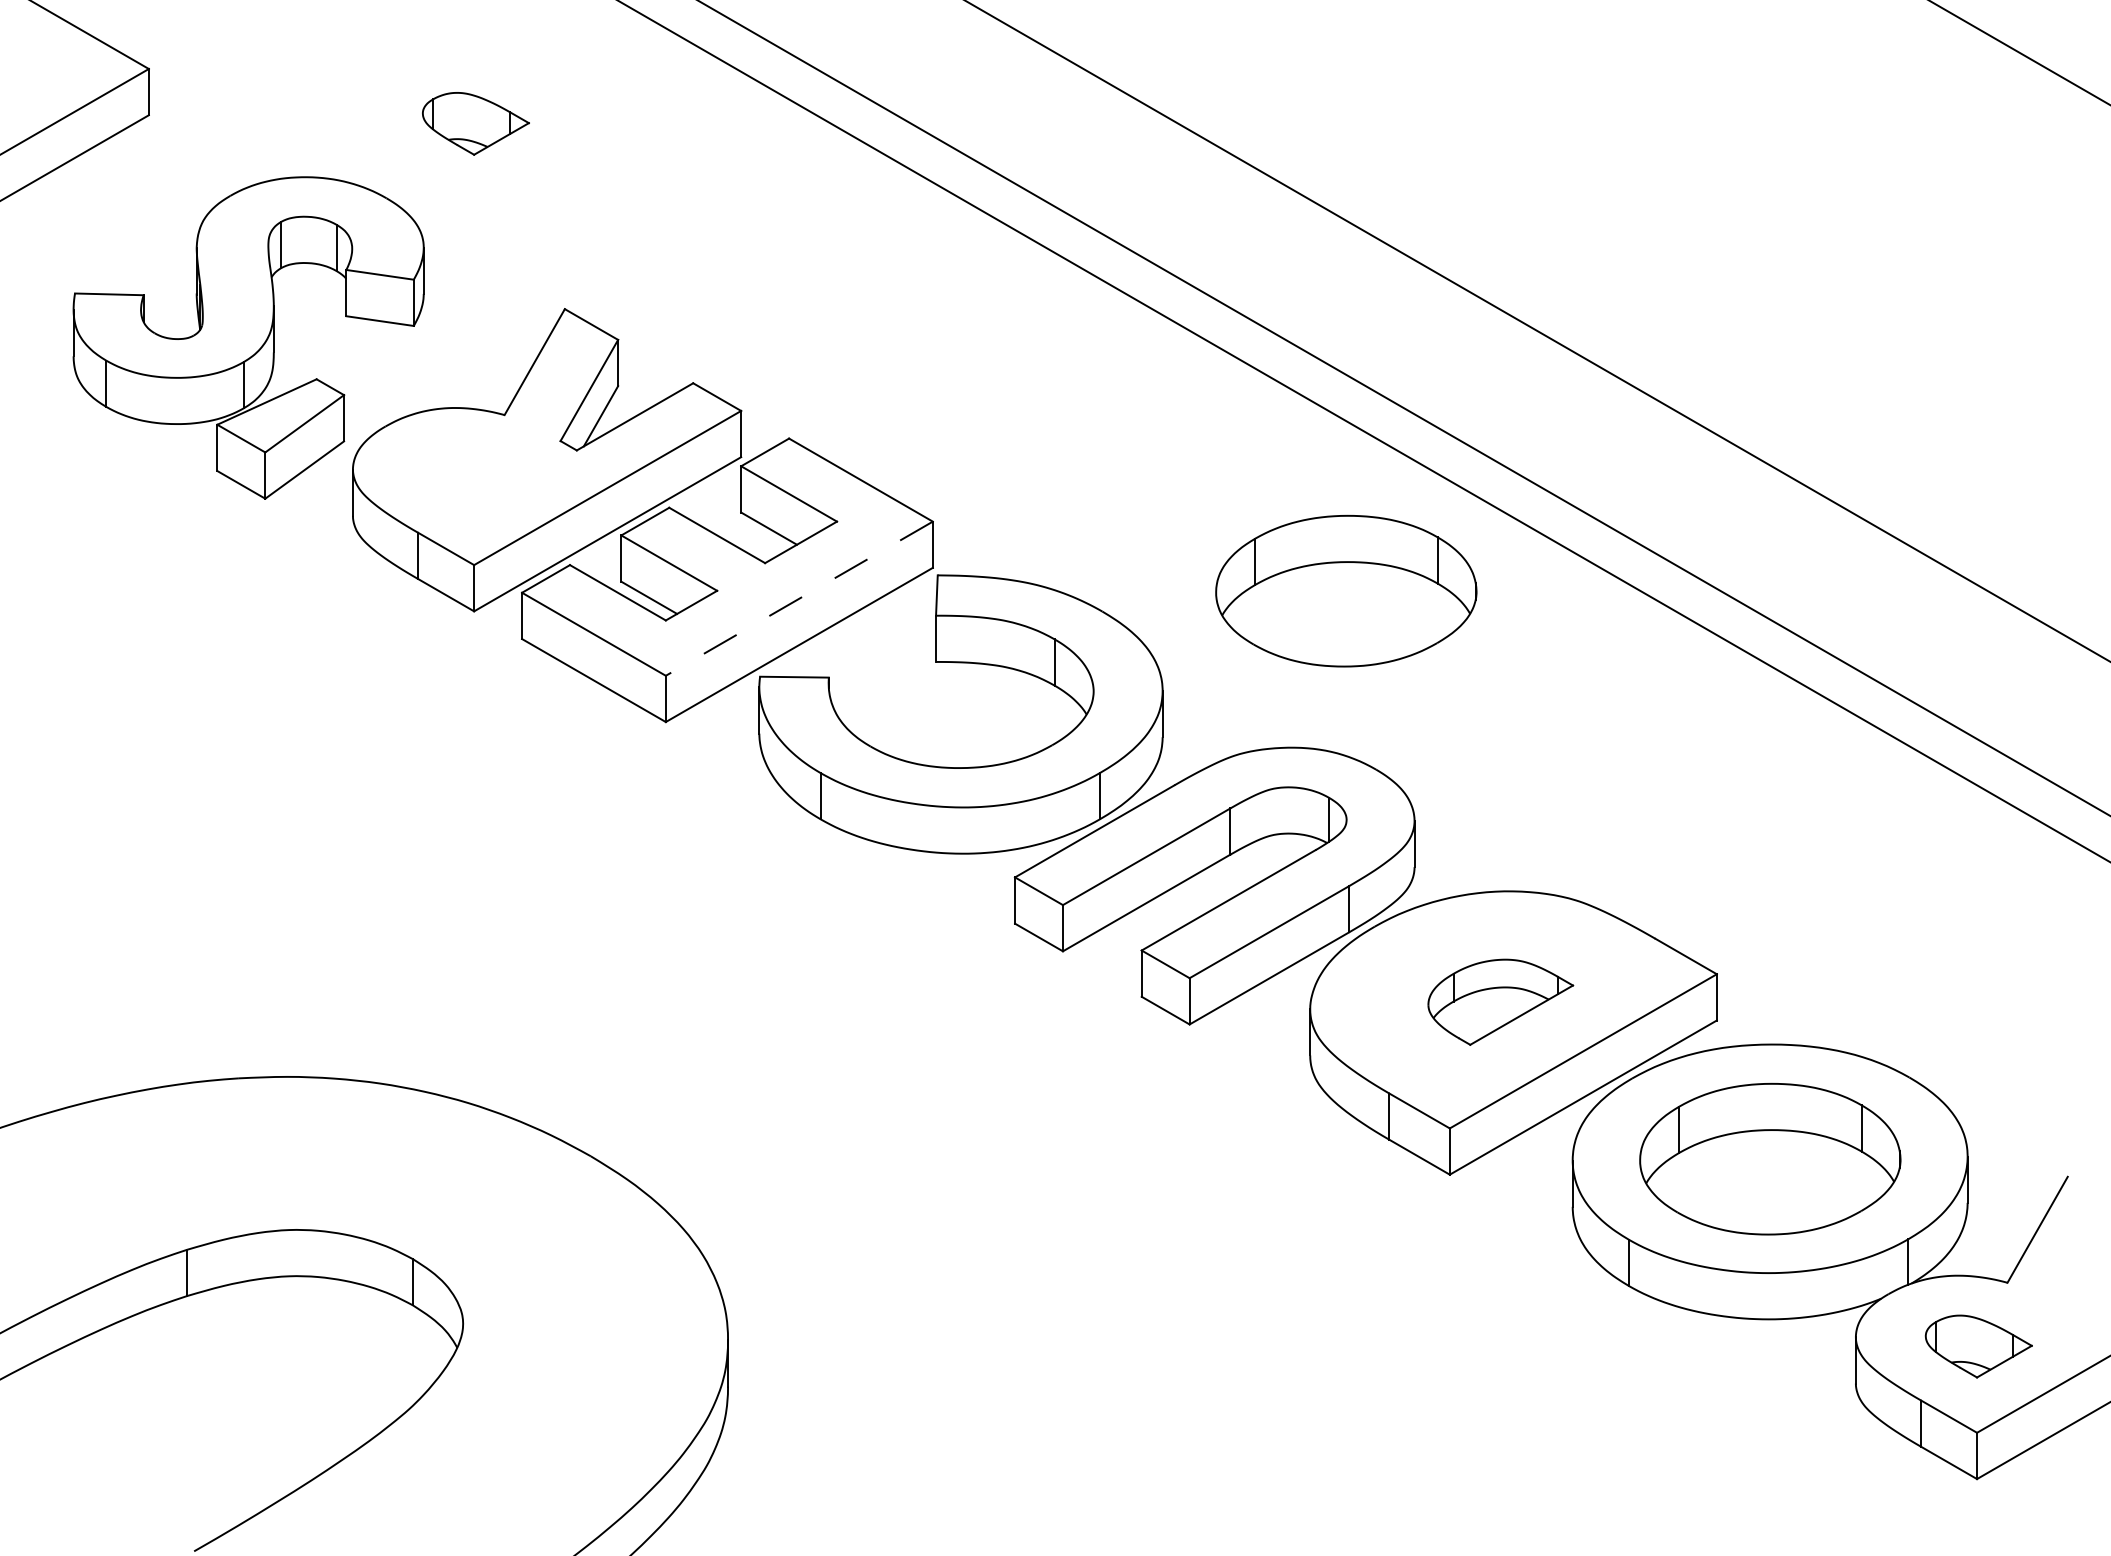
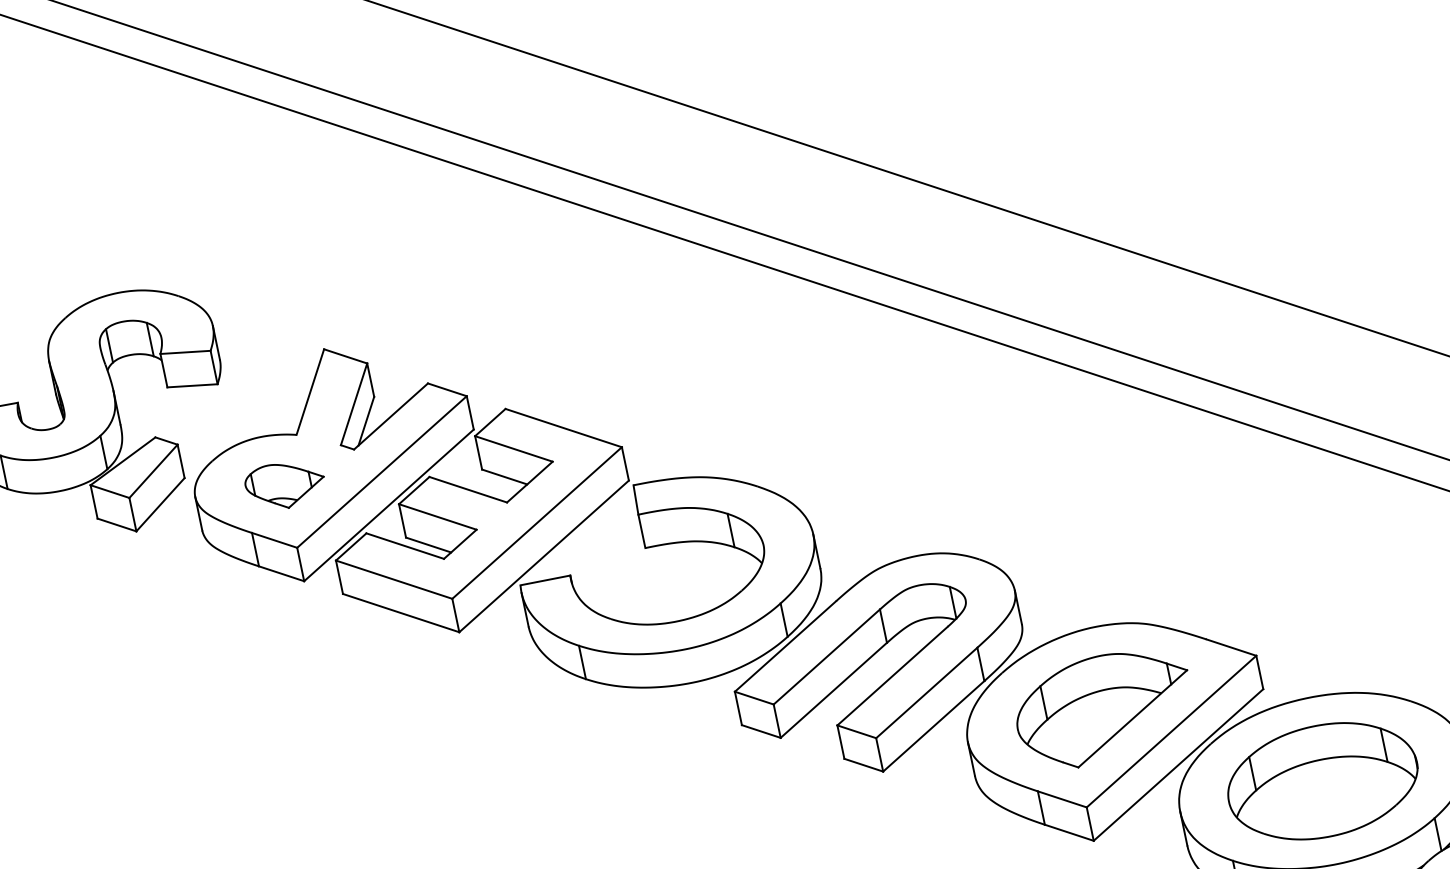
part: (475, 123) -> (285, 485), moved
part: (1346, 590) -> (930, 434), removed
line: (798, 598) -> (536, 523), dashed -> solid
part: (1500, 1002) -> (1104, 708), size x1.67

